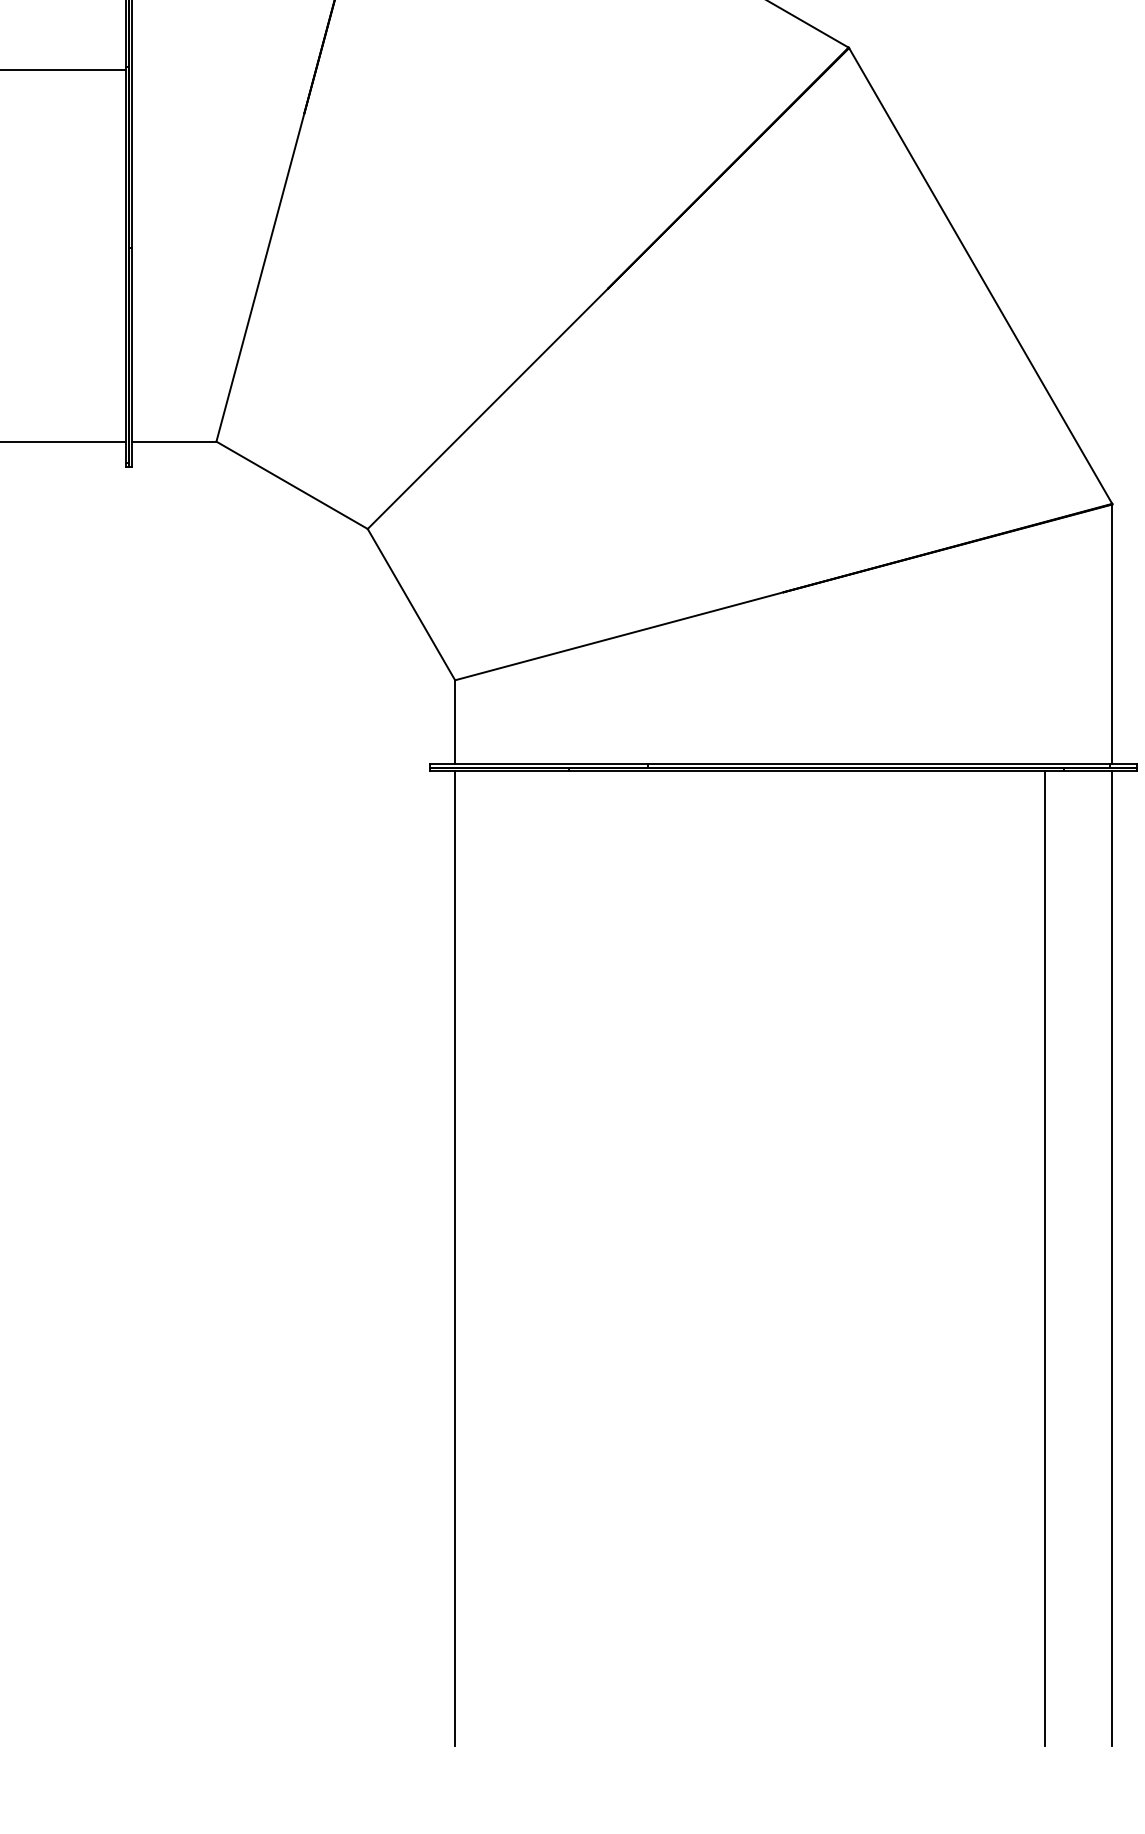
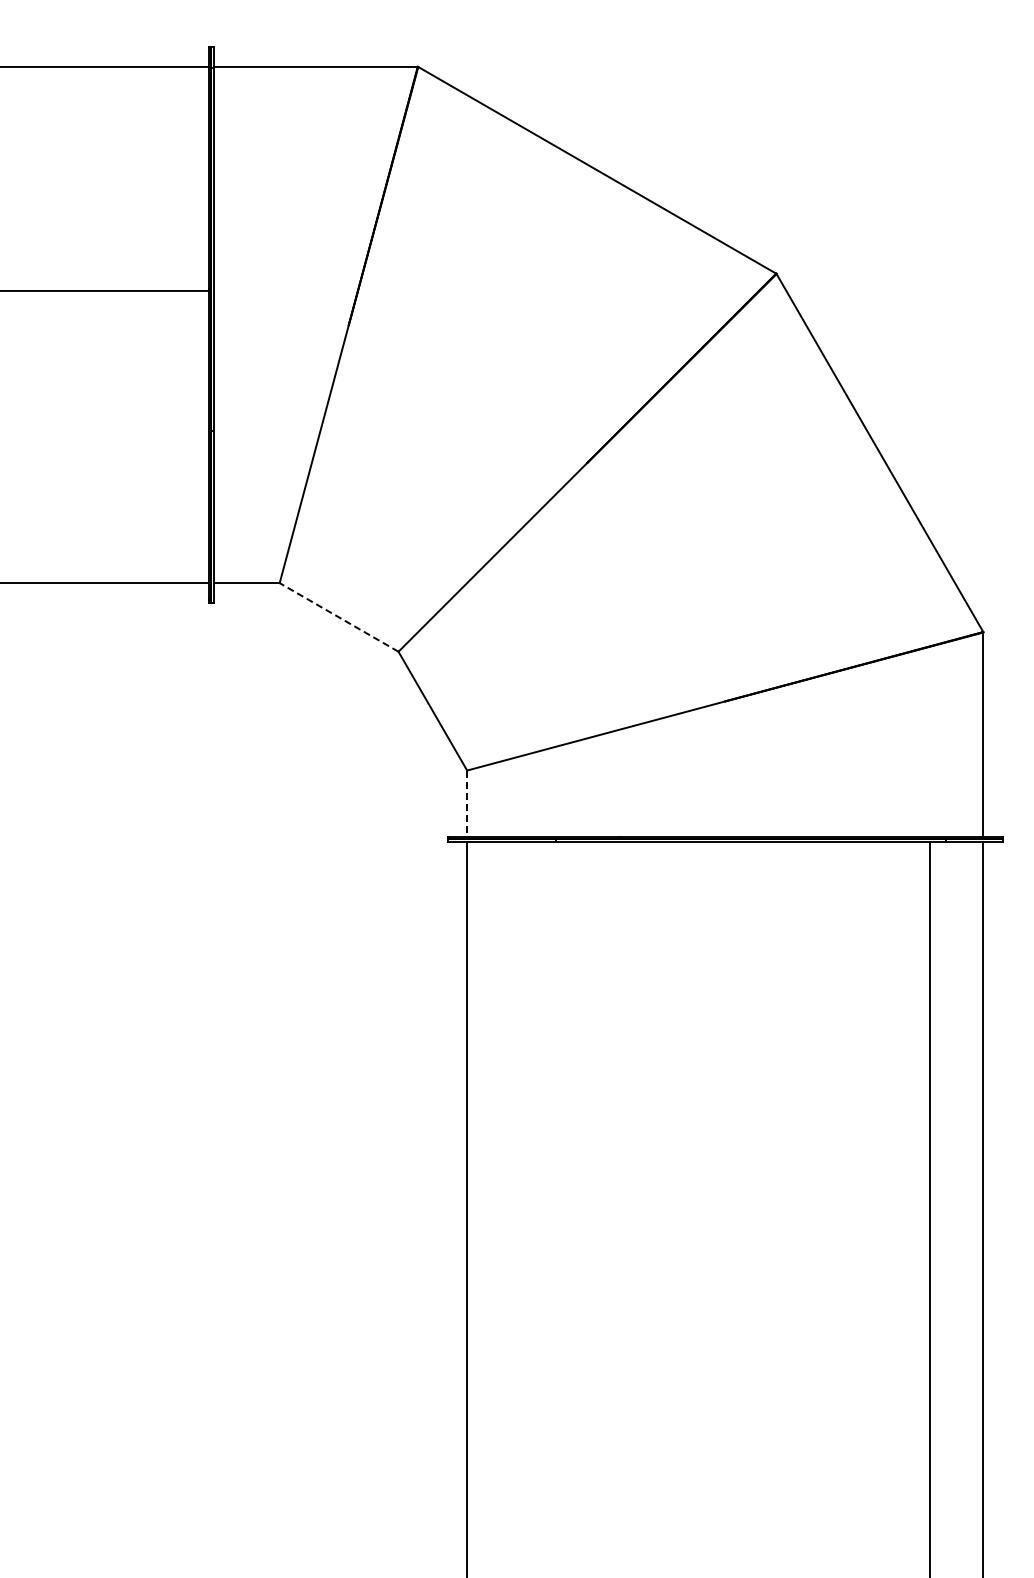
line: (292, 485) -> (339, 617), solid -> dashed
line: (455, 723) -> (467, 804), solid -> dashed

